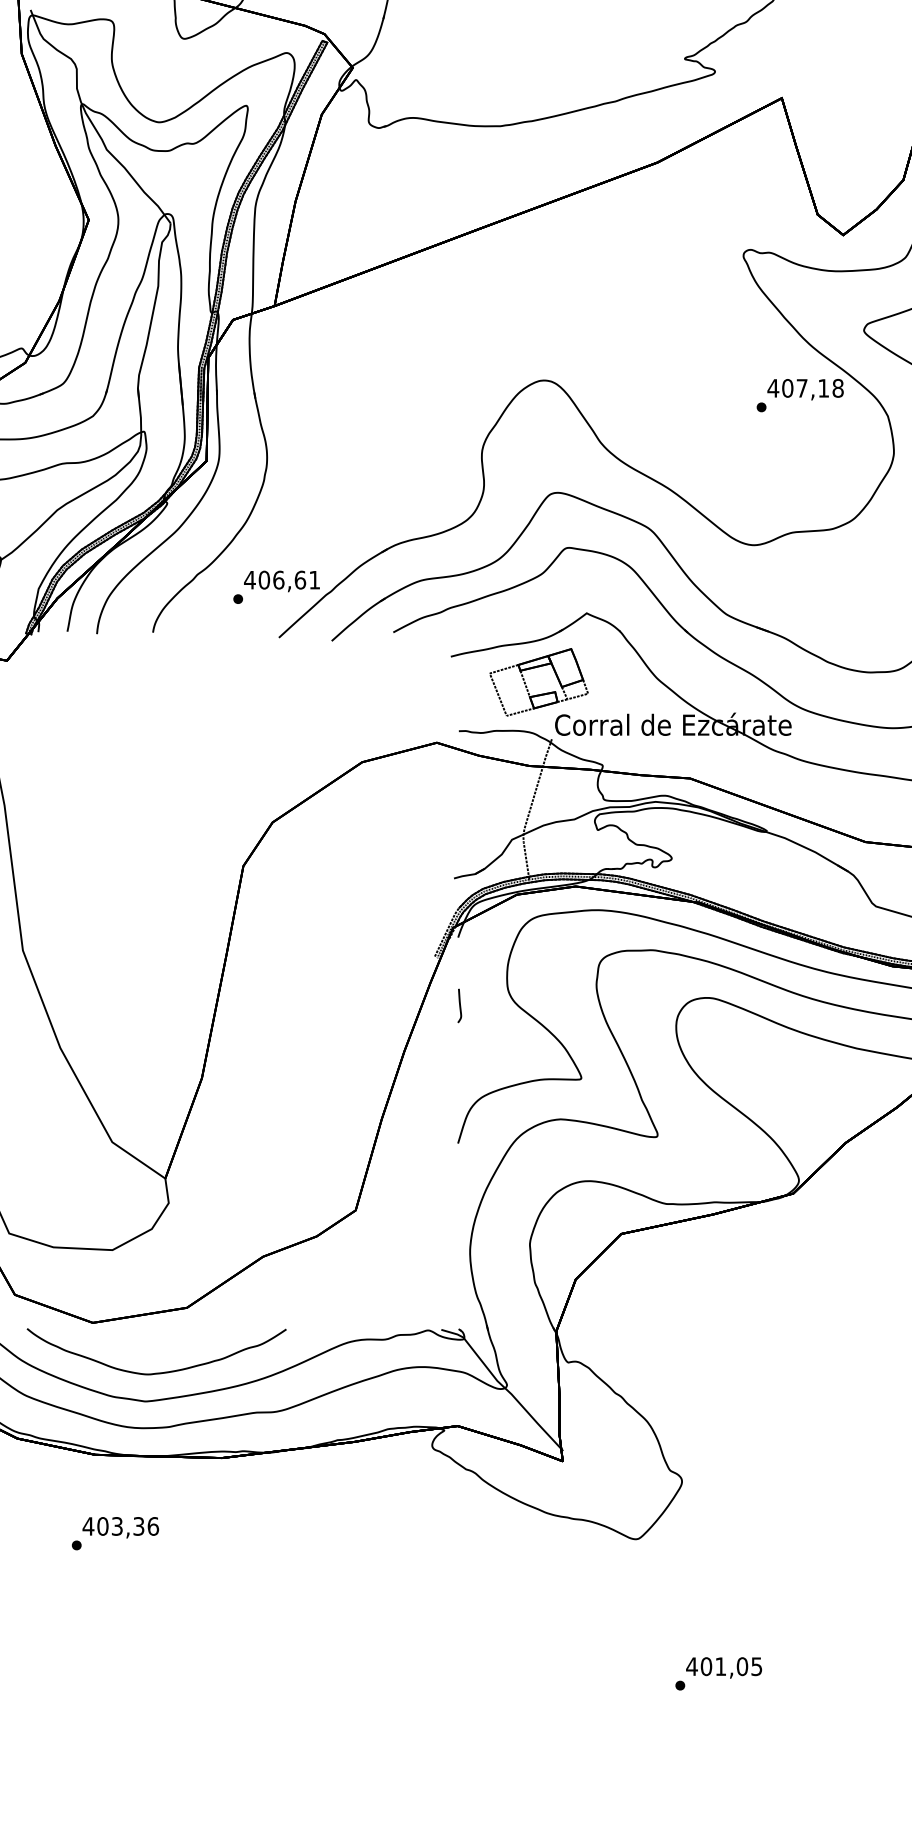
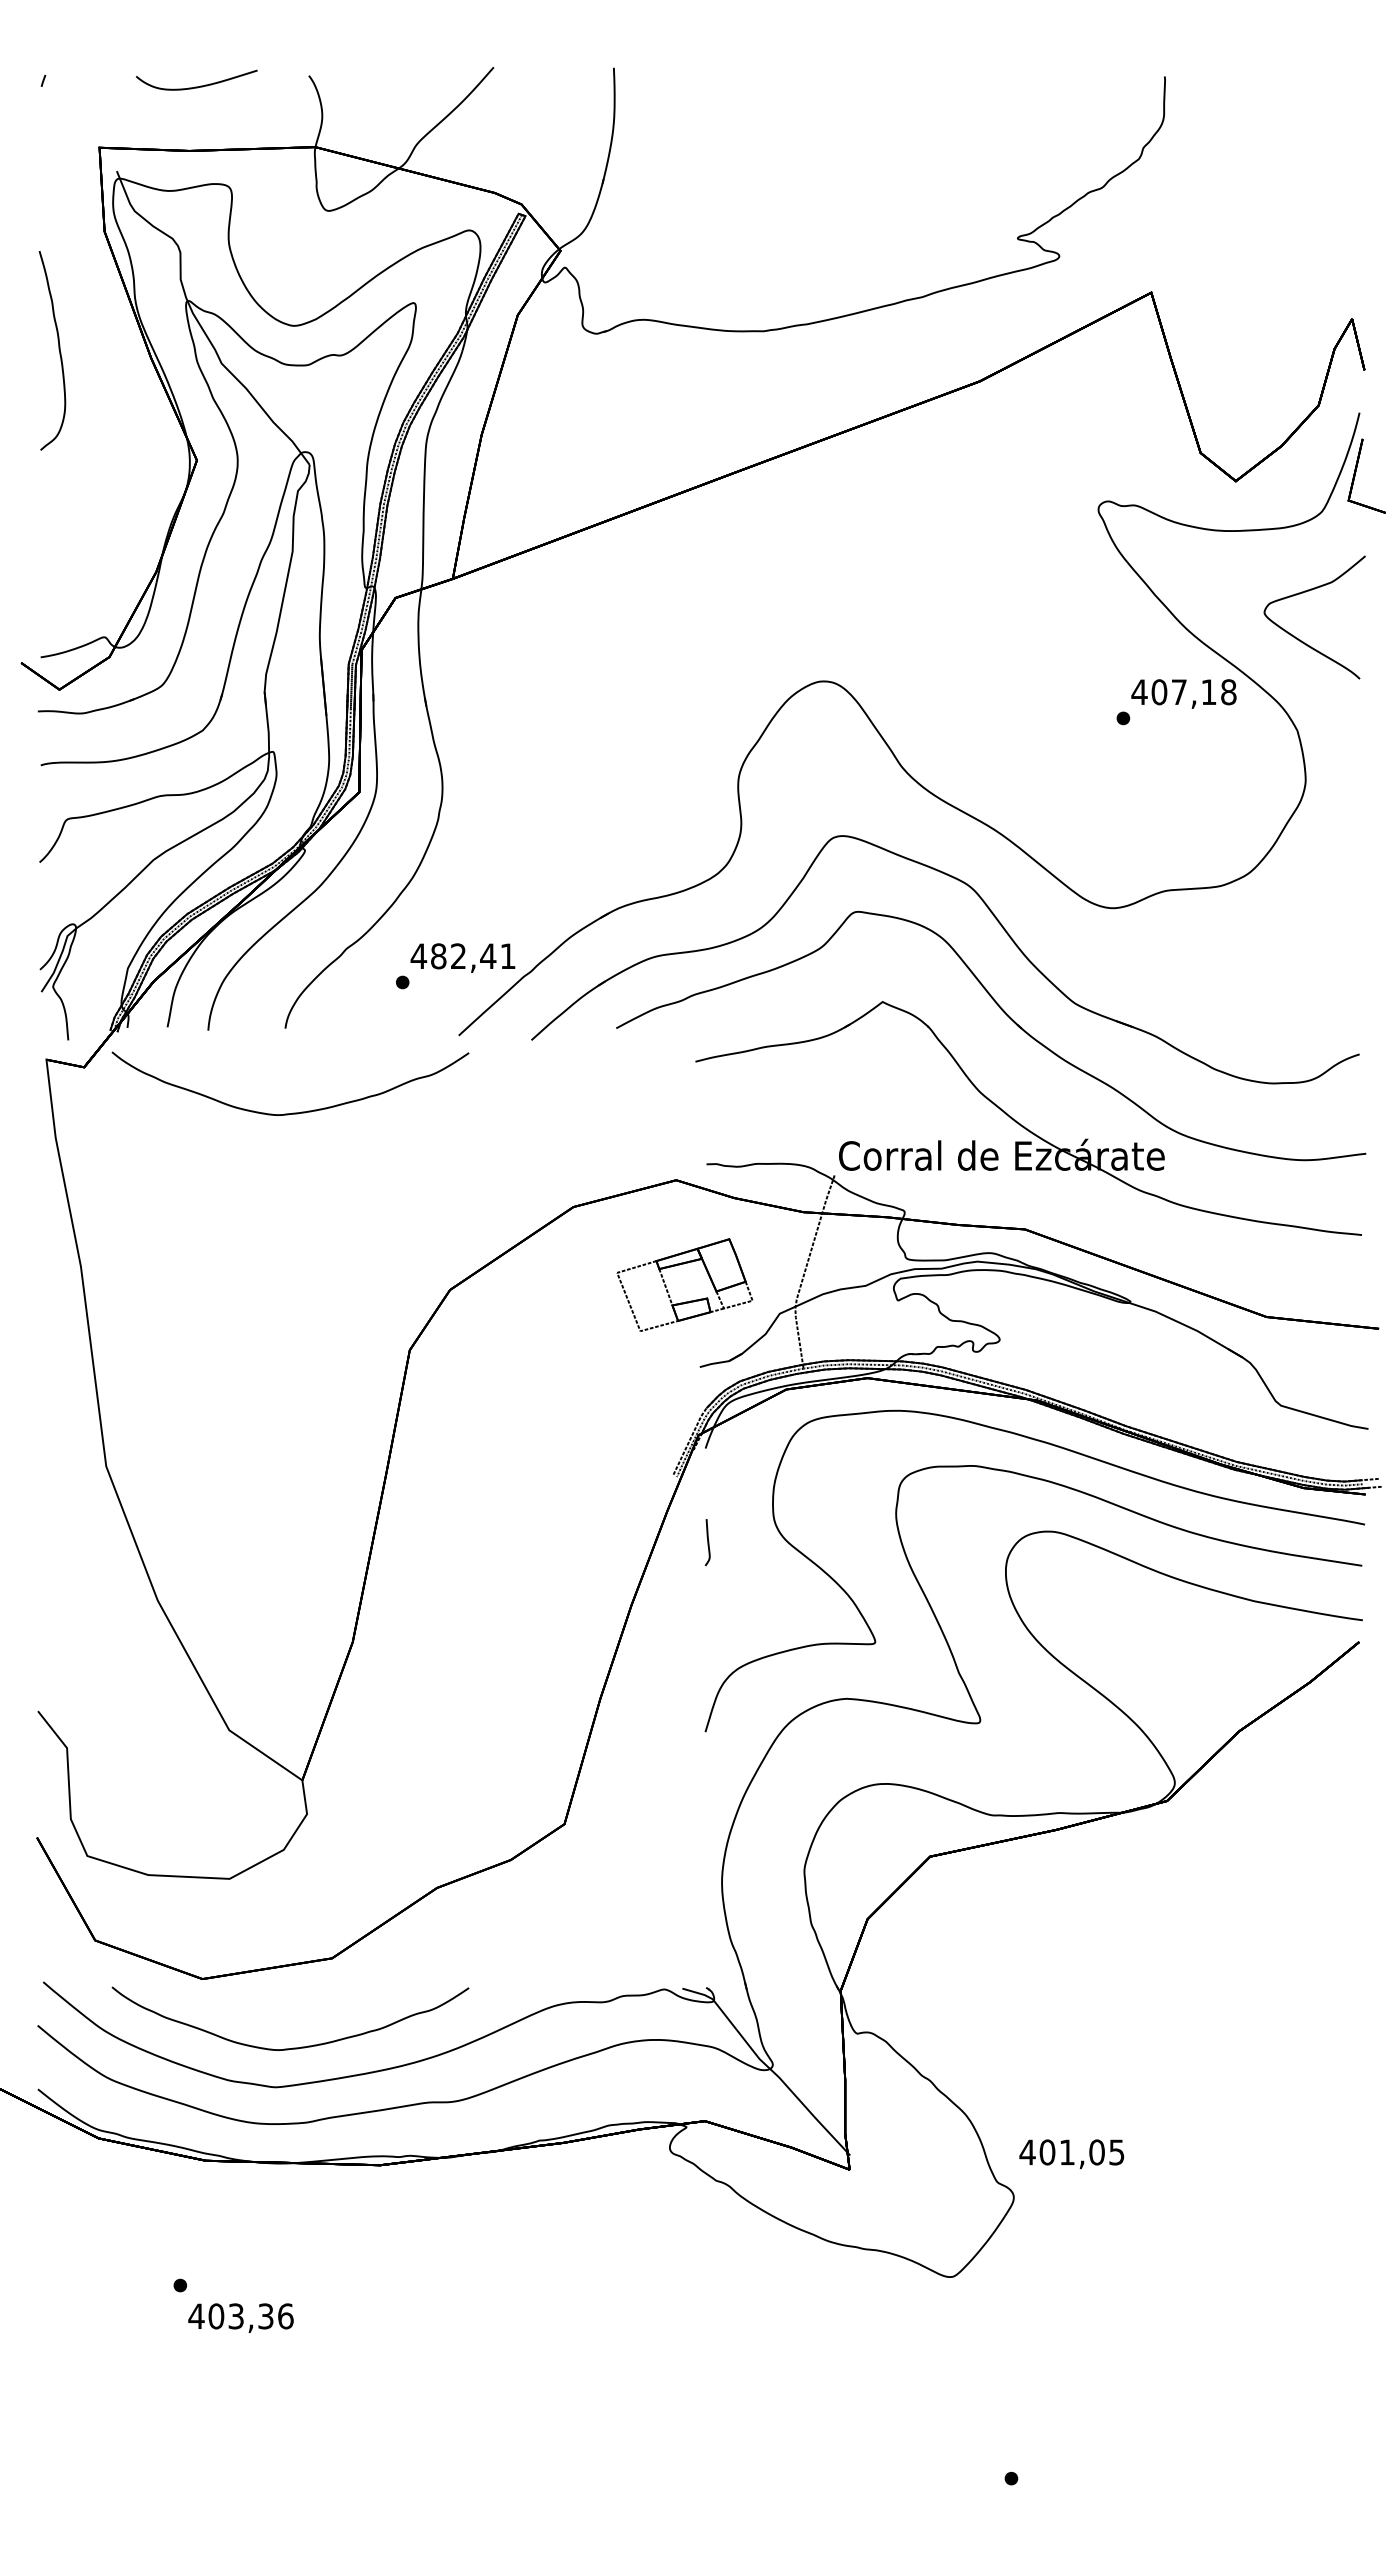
text: (282, 580) -> (463, 956), 406,61 -> 482,41
part: (158, 693) -> (292, 1112), added
part: (539, 694) -> (685, 1301), moved
text: (120, 1527) -> (240, 2317), moved
text: (723, 1668) -> (1071, 2154), moved

